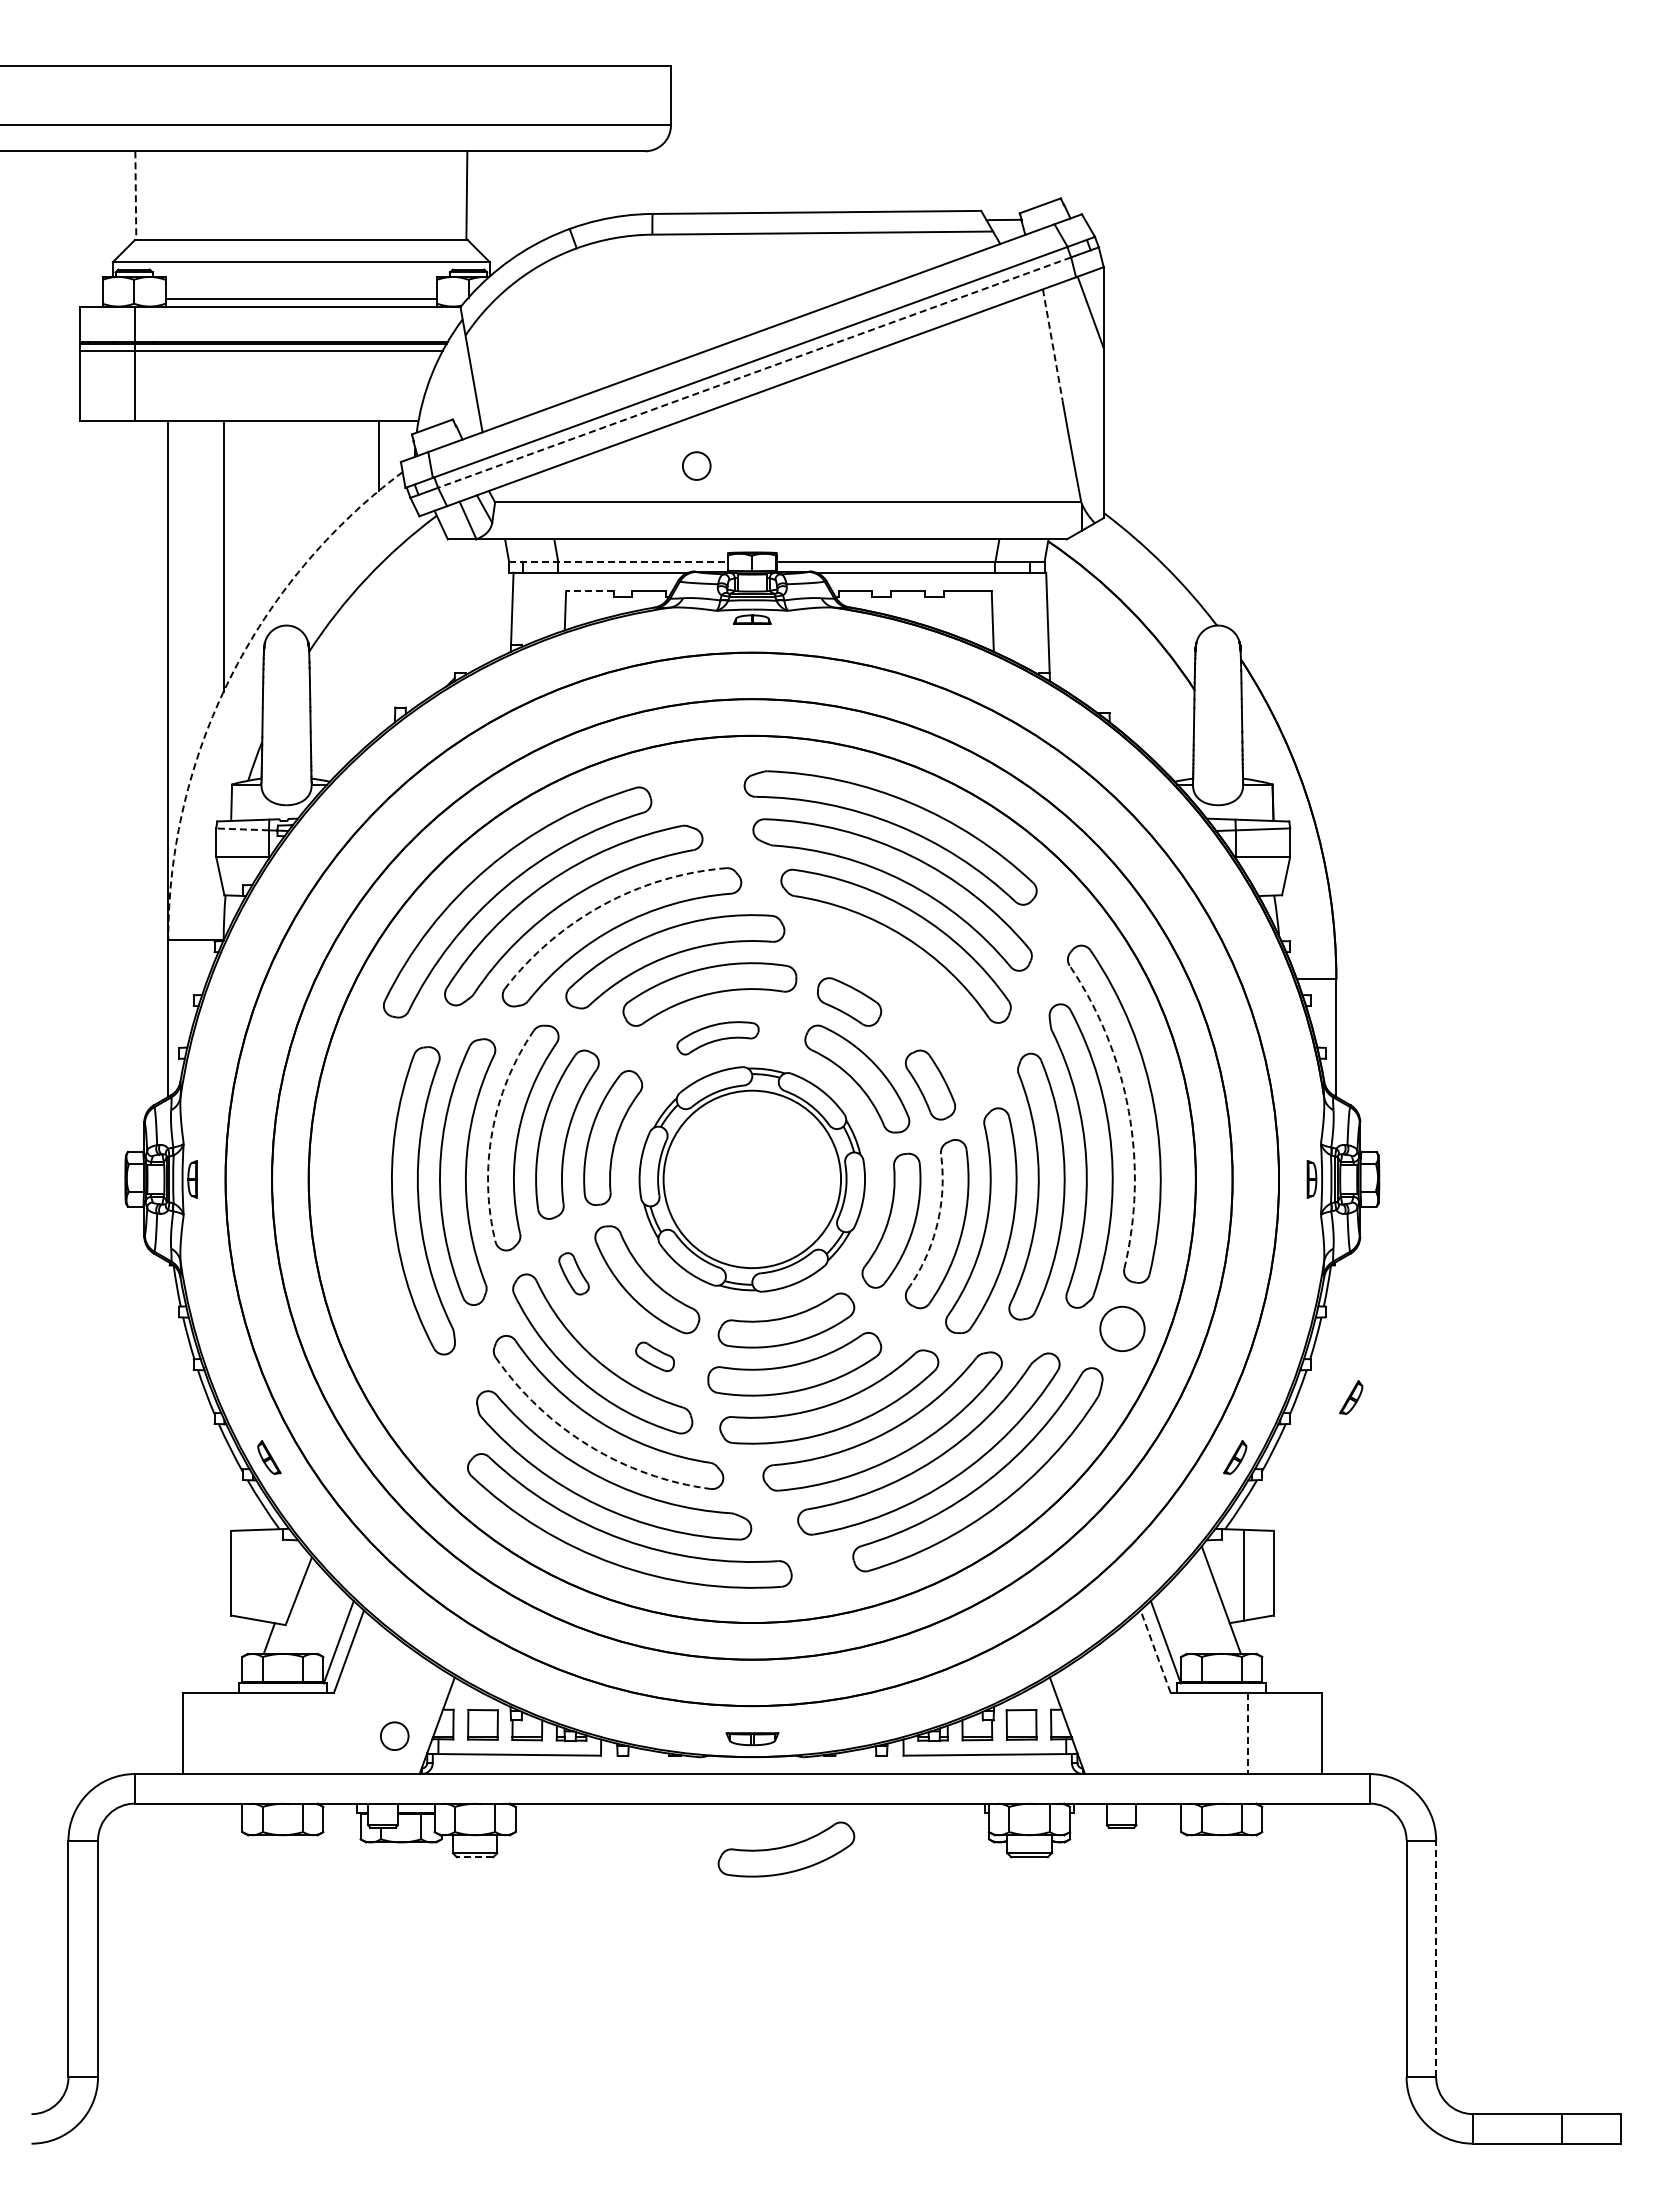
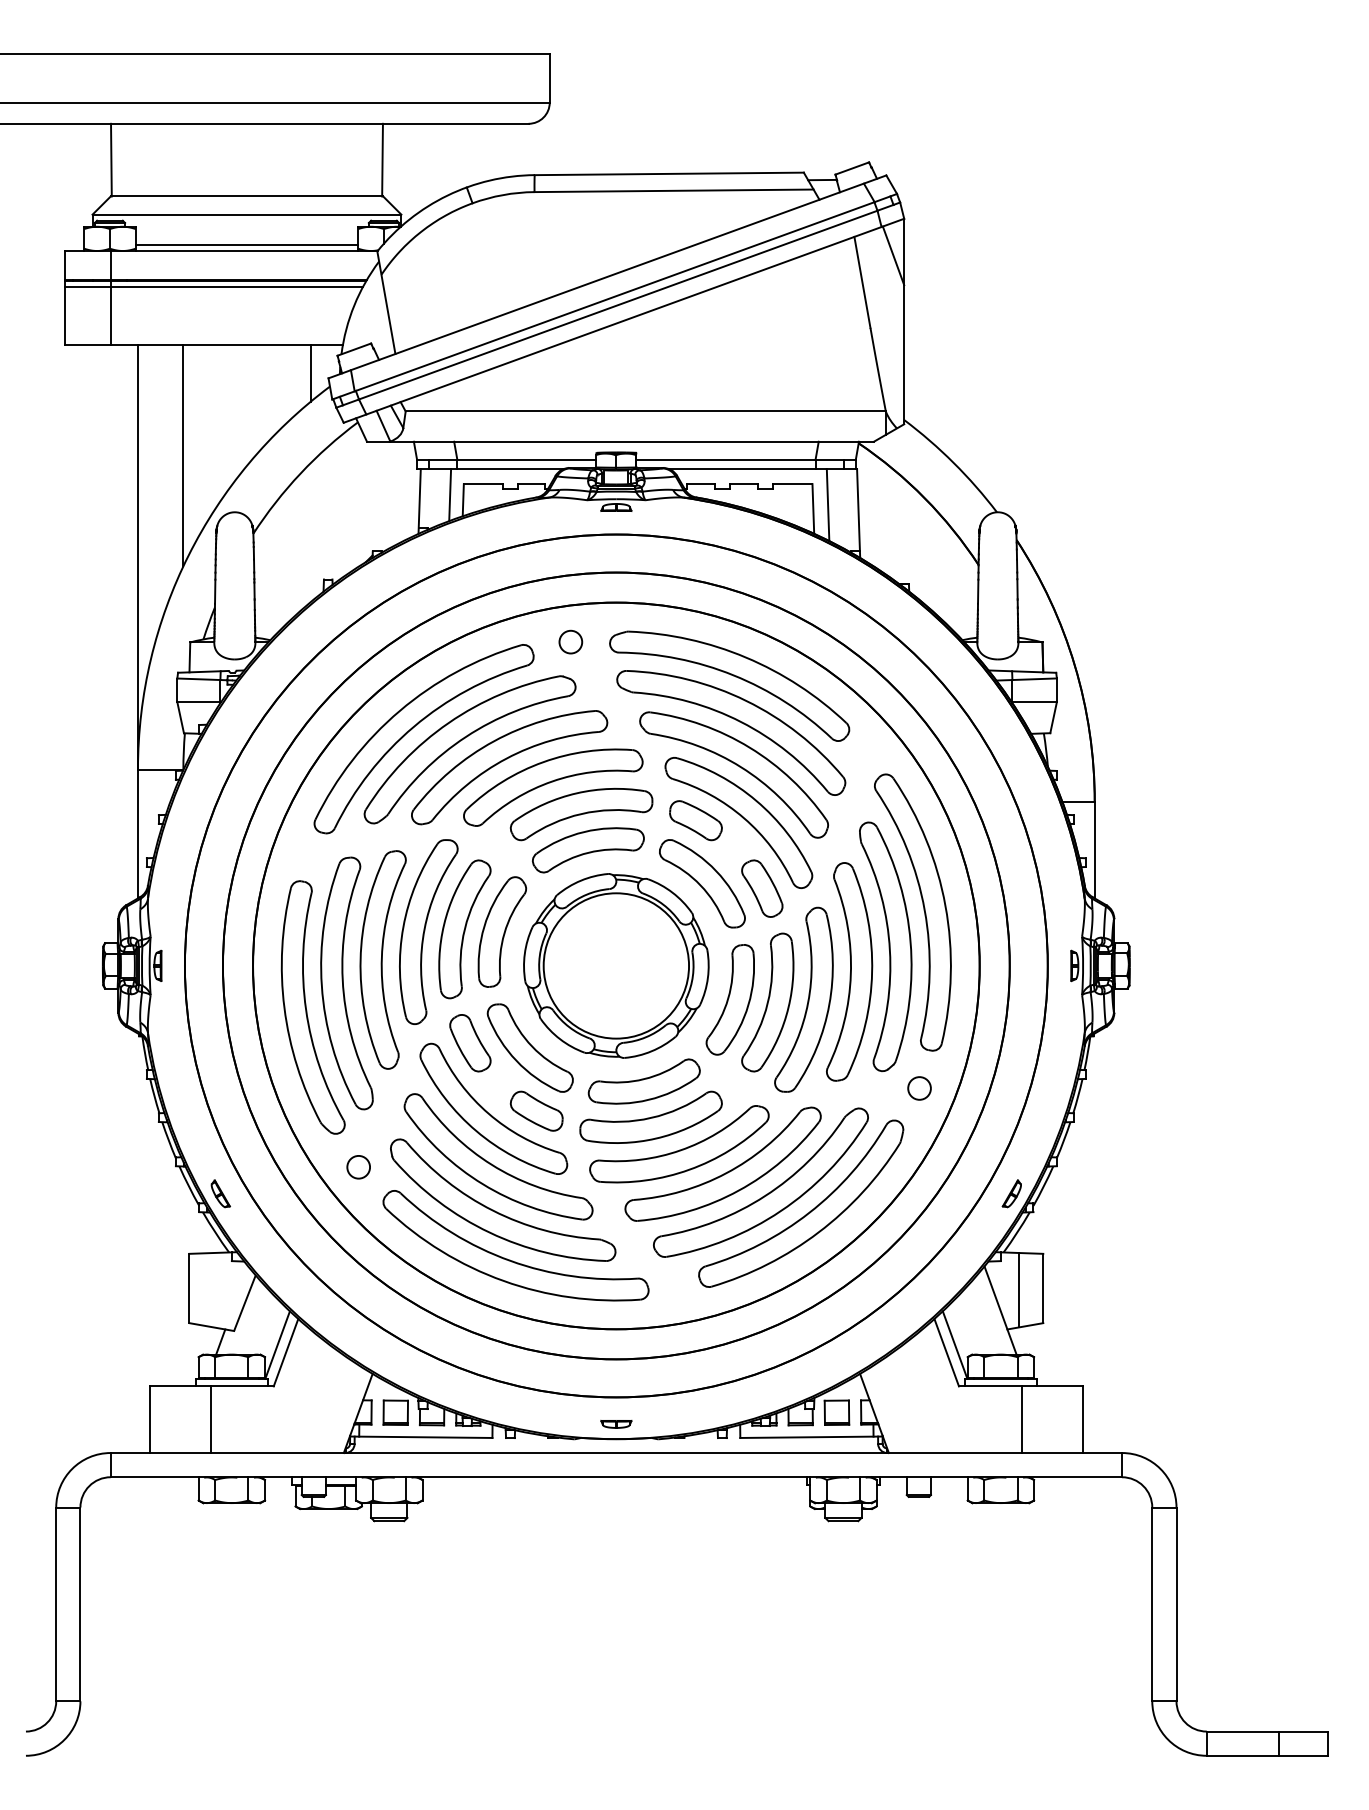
line: (135, 196) -> (111, 160), dashed -> solid
line: (1052, 345) -> (862, 282), dashed -> solid
line: (754, 372) -> (618, 305), dashed -> solid
circle: (696, 465) -> (570, 641), moved
line: (619, 561) -> (507, 459), dashed -> solid
line: (589, 591) -> (483, 484), dashed -> solid
line: (549, 604) -> (450, 495), added
line: (1010, 616) -> (827, 504), added
arc: (230, 678) -> (188, 555), dashed -> solid
line: (242, 829) -> (198, 679), dashed -> solid
arc: (602, 905) -> (493, 741), dashed -> solid
part: (905, 998) -> (741, 817), added
part: (717, 1038) -> (587, 850), size x1.67
arc: (1128, 1111) -> (924, 910), dashed -> solid
arc: (492, 1132) -> (403, 927), dashed -> solid
arc: (937, 1224) -> (768, 1002), dashed -> solid
part: (374, 1230) -> (306, 1007), added
part: (573, 1273) -> (469, 1043), size x1.67
circle: (1122, 1328) -> (919, 1088), size x0.62
part: (654, 1356) -> (536, 1111), size x1.67
part: (1351, 1397) -> (1107, 1144), removed
arc: (589, 1445) -> (483, 1183), dashed -> solid
line: (1155, 1651) -> (946, 1352), dashed -> solid
line: (256, 1733) -> (210, 1419), added
line: (1247, 1733) -> (1021, 1419), dashed -> solid
circle: (394, 1735) -> (358, 1166), moved
part: (751, 1738) -> (615, 1423), size x0.71
part: (786, 1849) -> (644, 1514), removed
line: (474, 1857) -> (388, 1521), dashed -> solid
line: (1436, 1958) -> (1176, 1604), dashed -> solid

